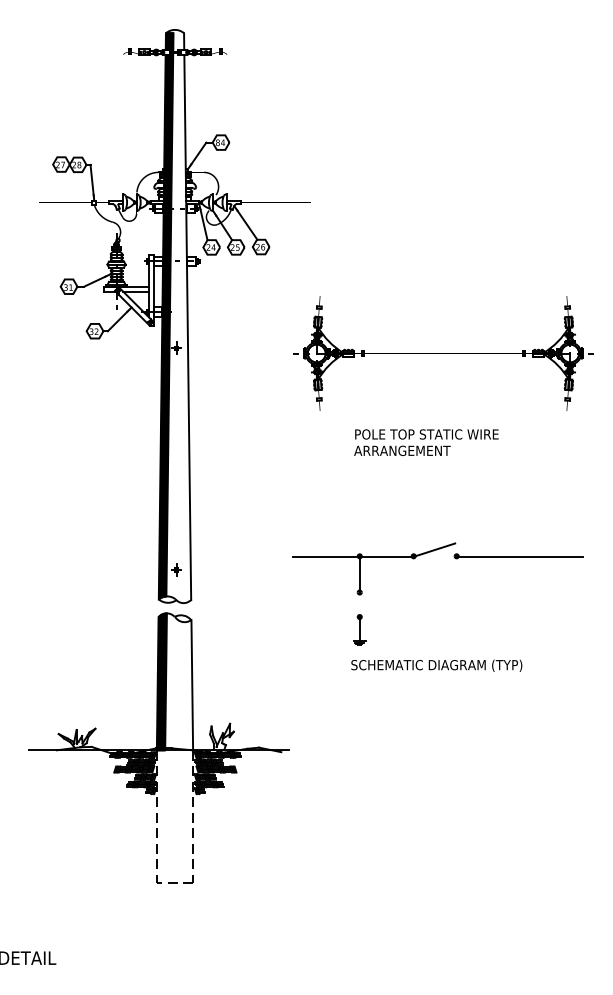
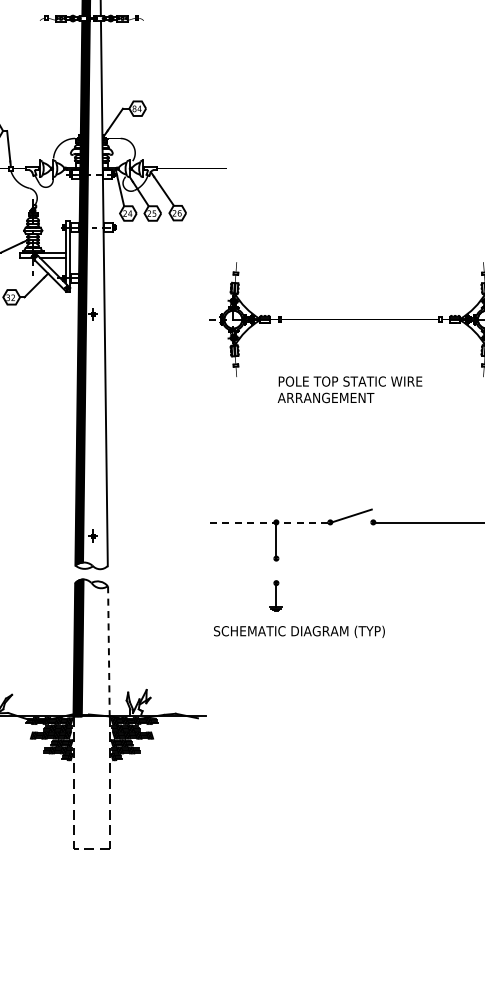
text: (426, 442) -> (350, 389), moved
line: (354, 556) -> (271, 522), solid -> dashed
text: (436, 665) -> (299, 631), moved
line: (192, 685) -> (109, 651), solid -> dashed

